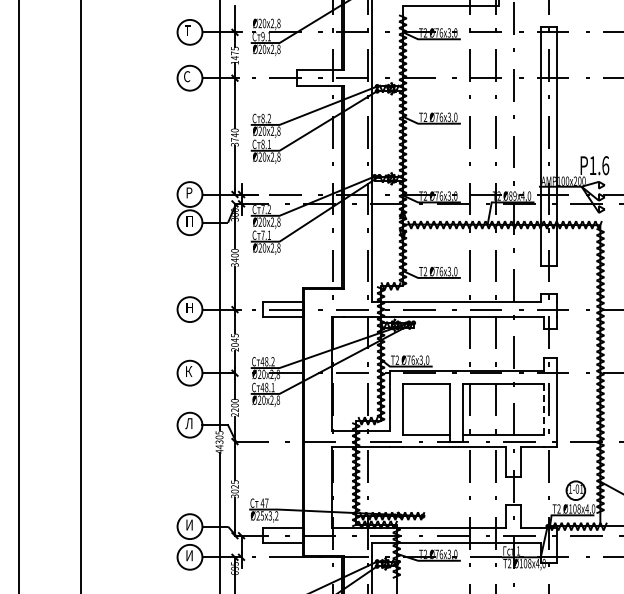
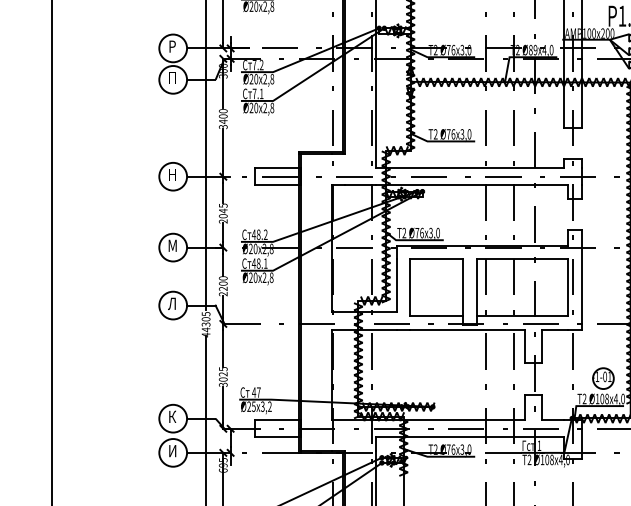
text: (189, 371) -> (172, 245), К -> М
line: (544, 409) -> (568, 288), dashed -> solid
text: (189, 524) -> (172, 416), И -> К

